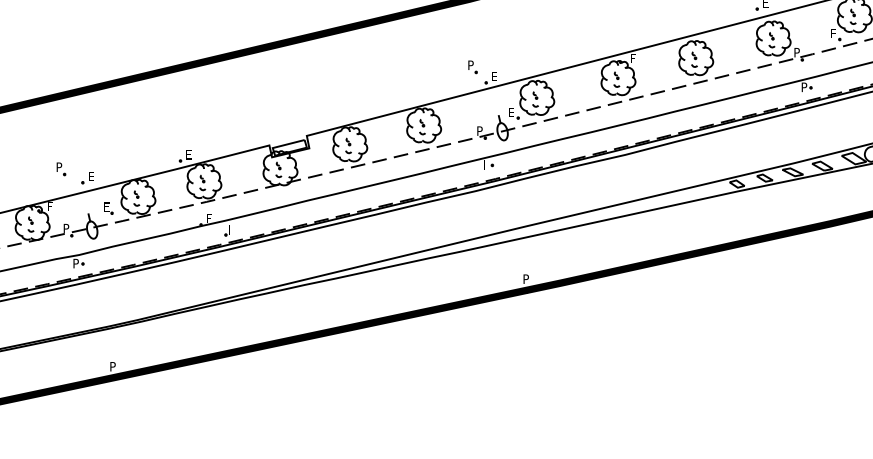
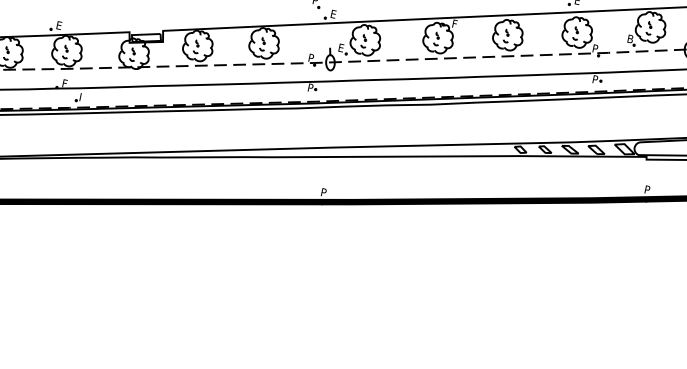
text: (834, 33) -> (630, 39), F -> B
text: (486, 164) -> (310, 87), I -> P

